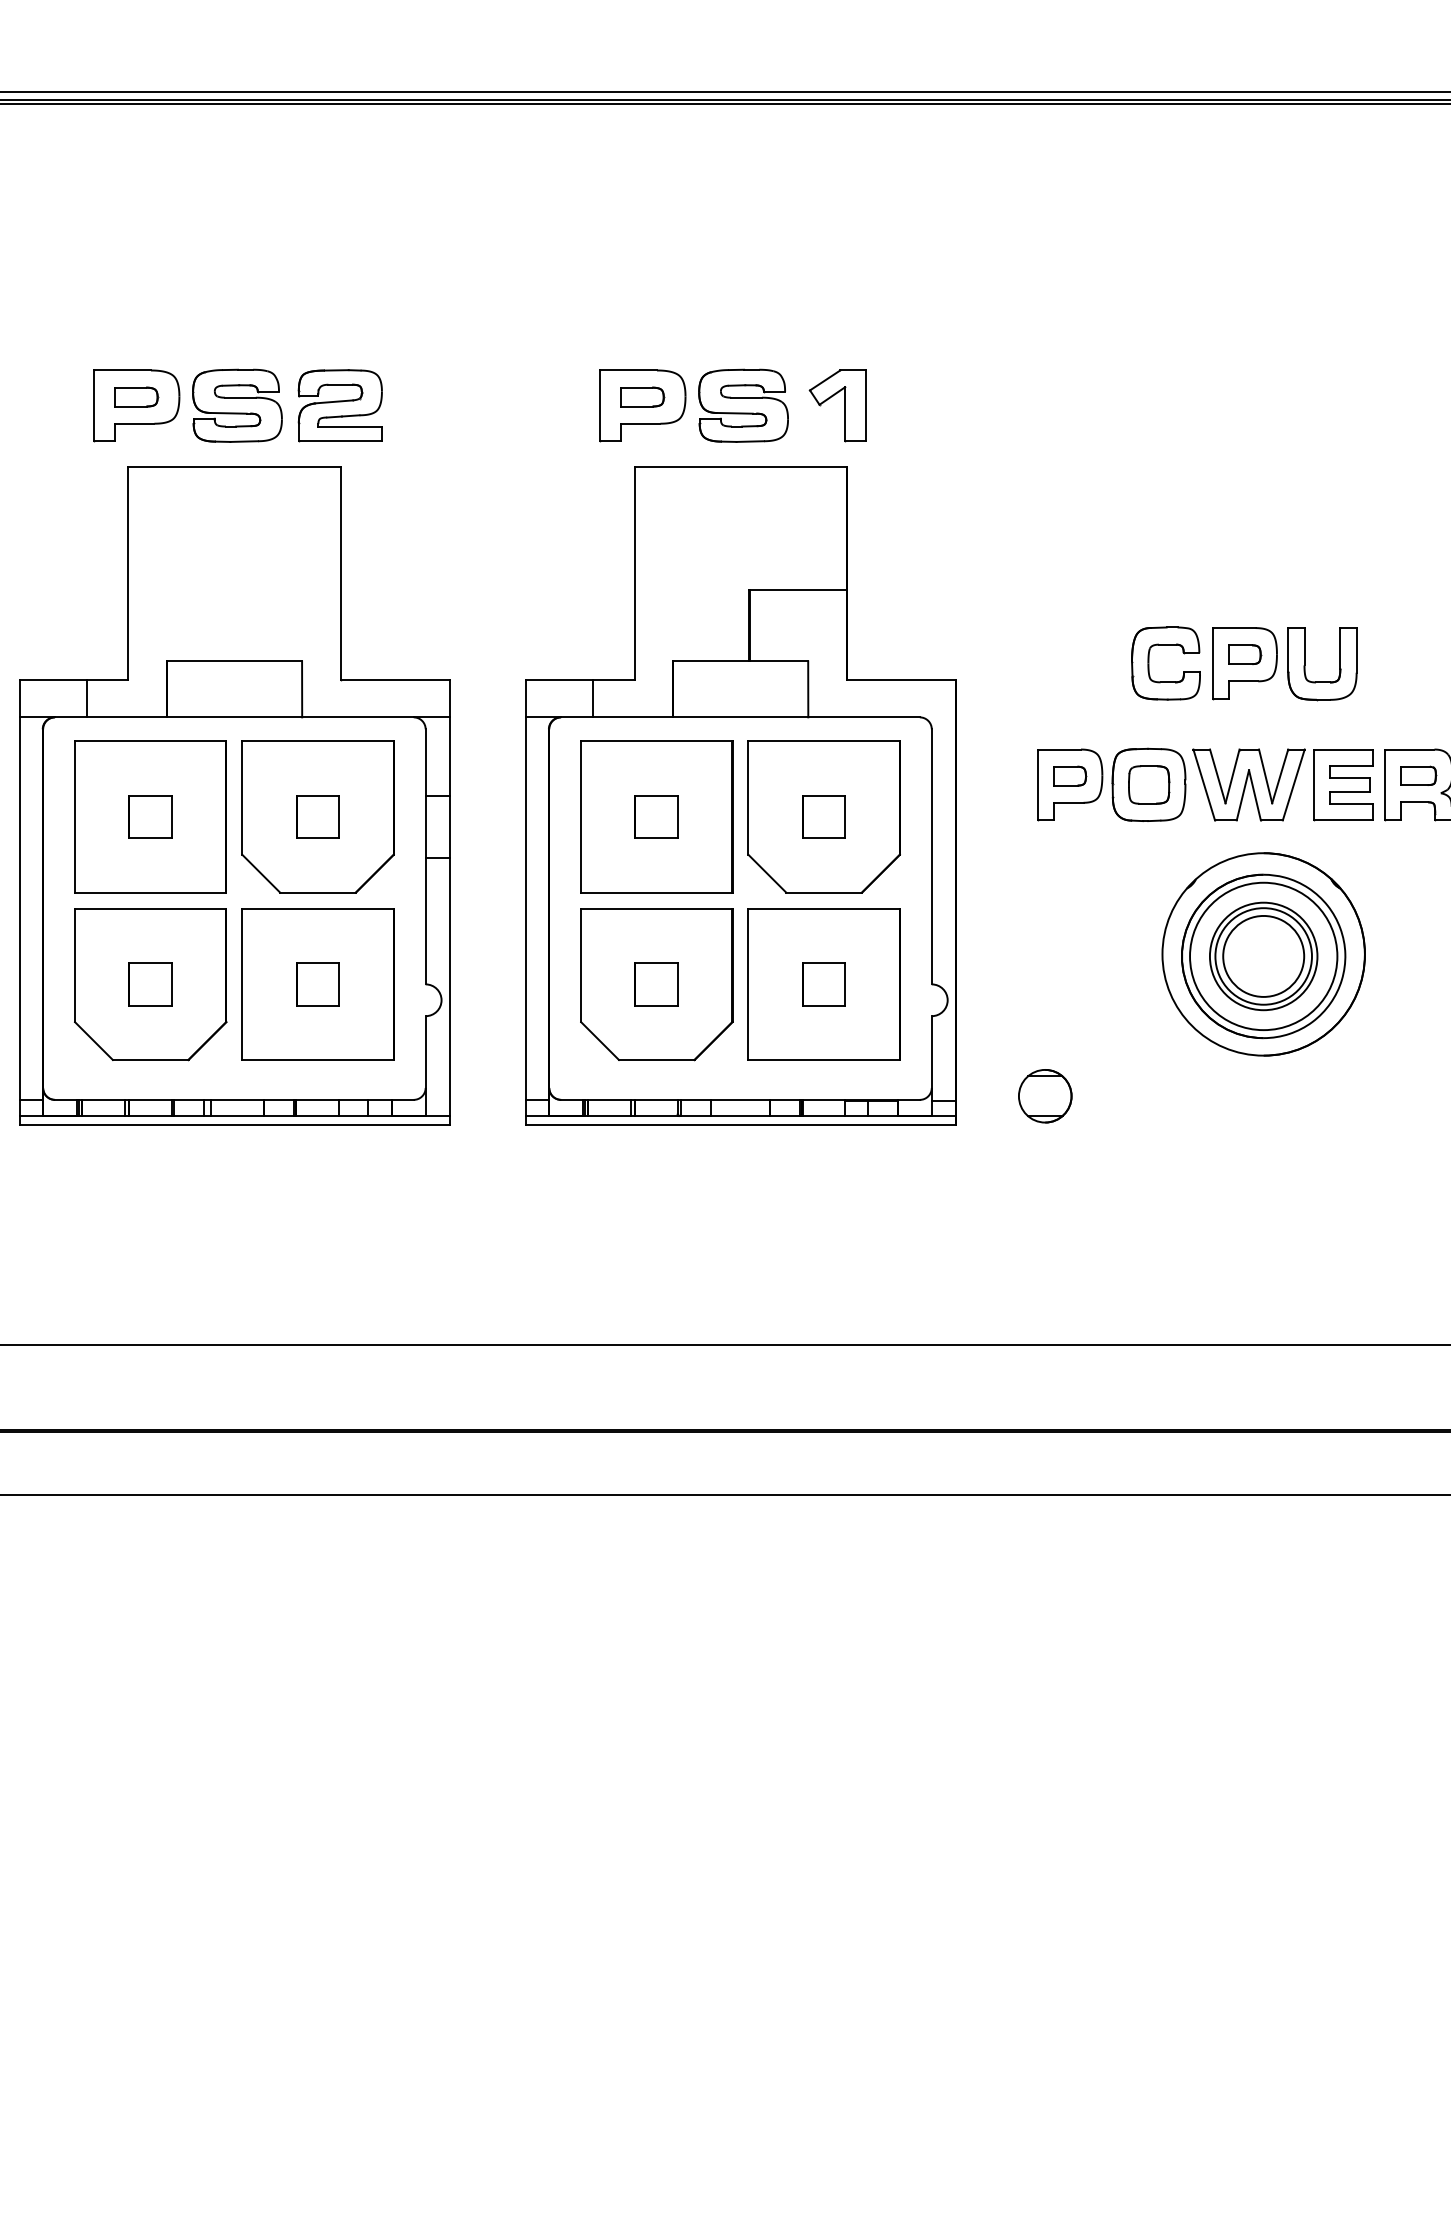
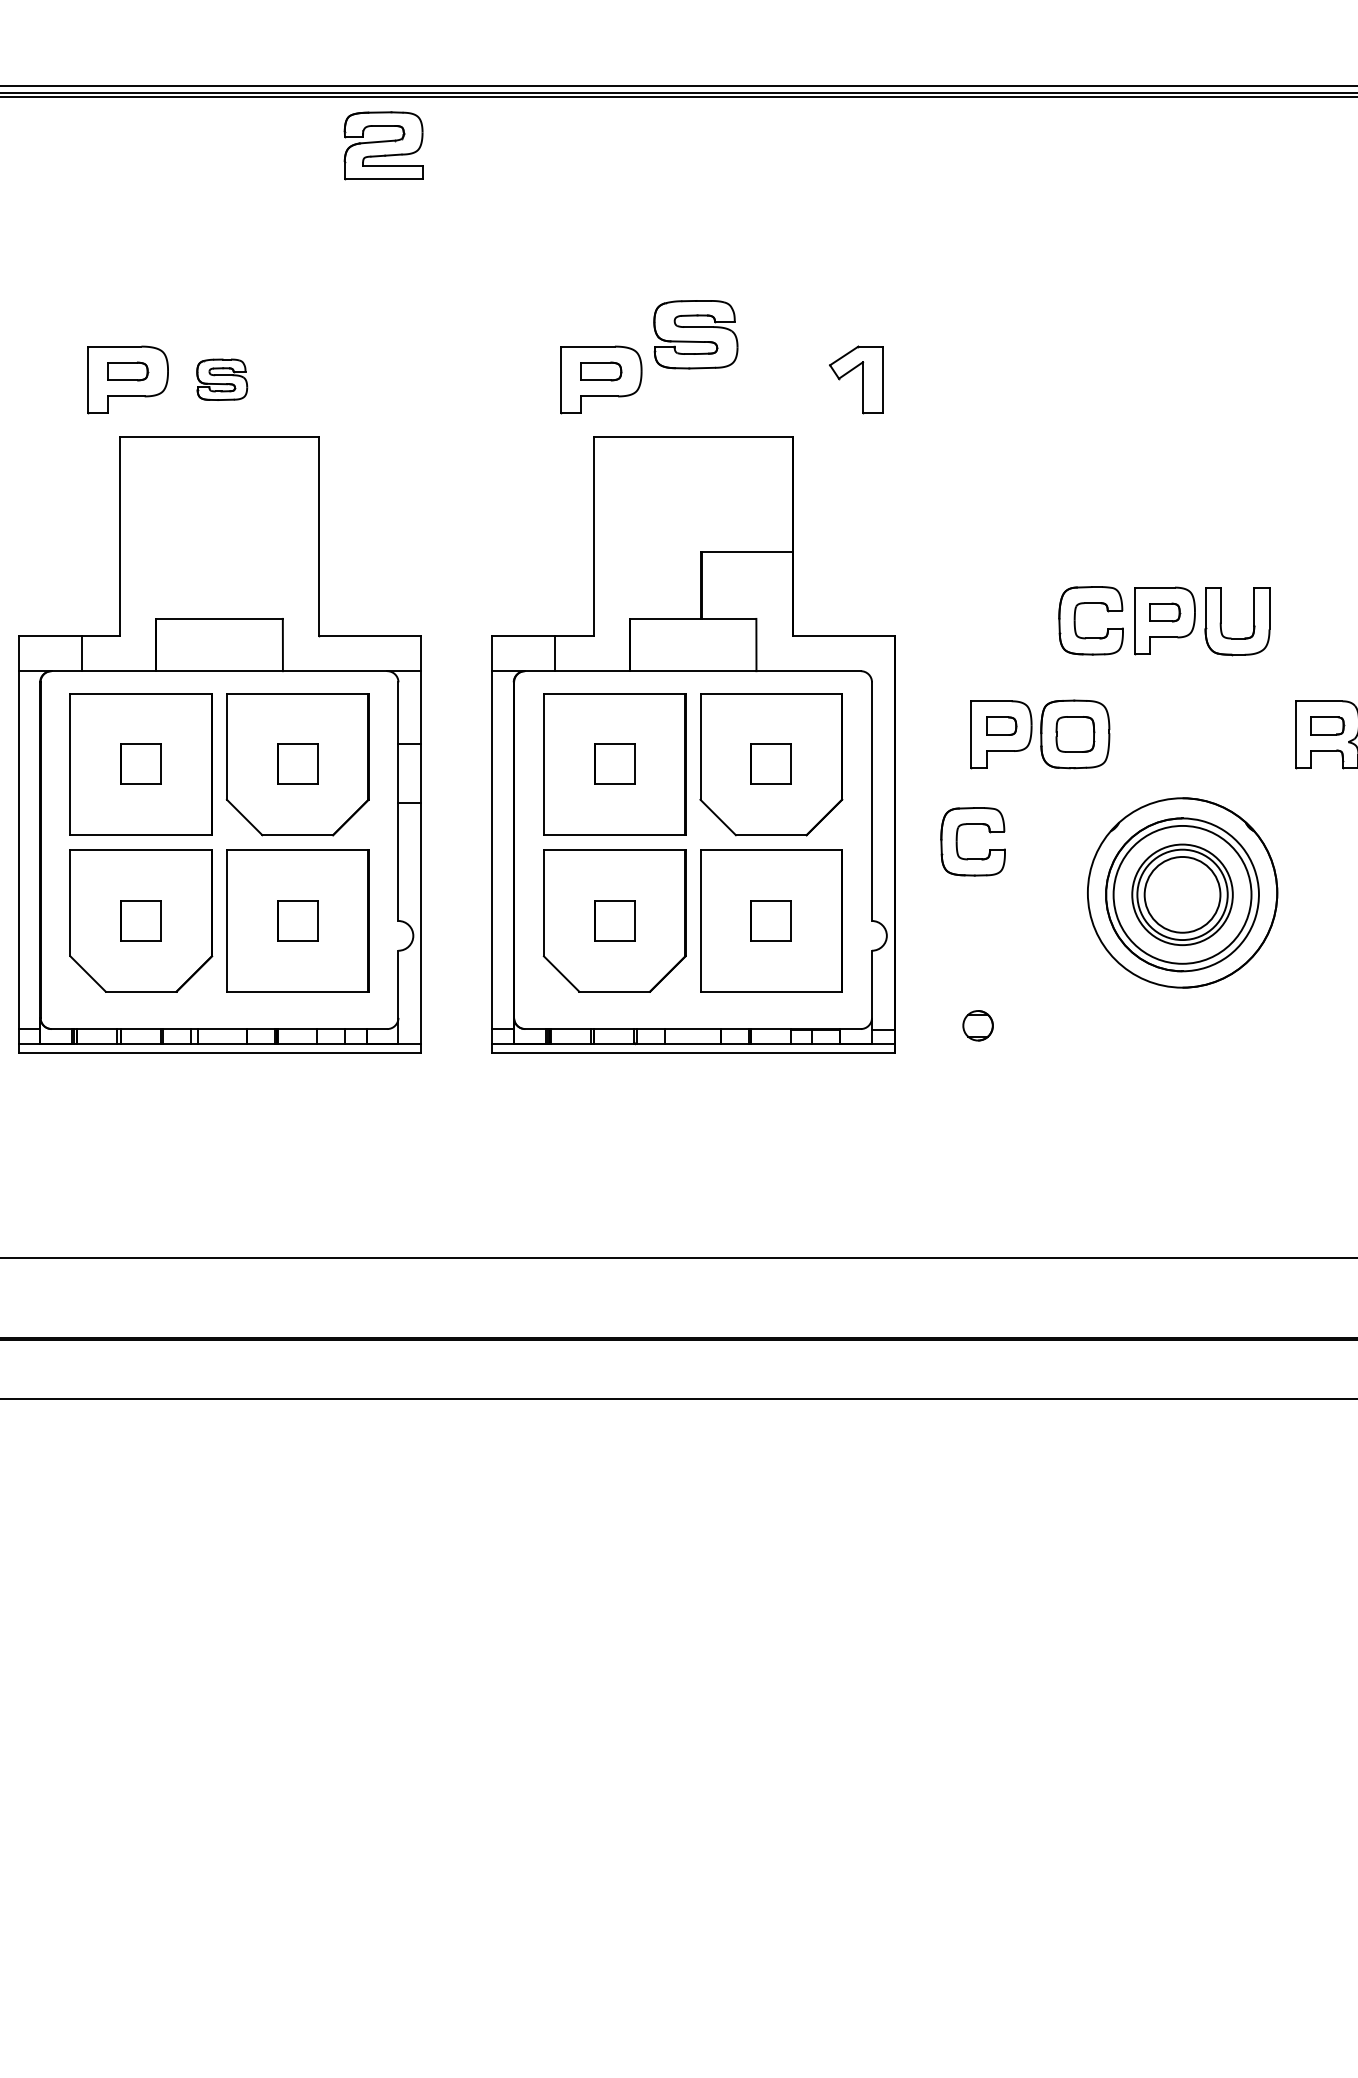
part: (236, 405) -> (221, 379), size x0.6
part: (340, 405) -> (383, 145), moved
part: (743, 405) -> (695, 334), moved
part: (838, 405) -> (856, 379), moved
part: (1282, 785) -> (1200, 734), removed
part: (1023, 899) -> (957, 841), added
part: (1044, 1096) -> (977, 1025), size x0.6

